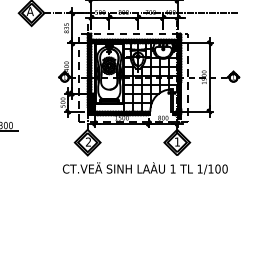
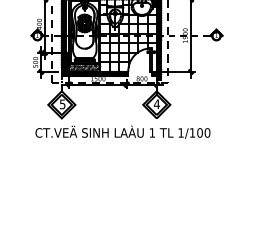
hatch: (108, 107) -> (83, 67), added
text: (88, 141) -> (62, 103), 2 -> 5
text: (177, 141) -> (157, 103), 1 -> 4

